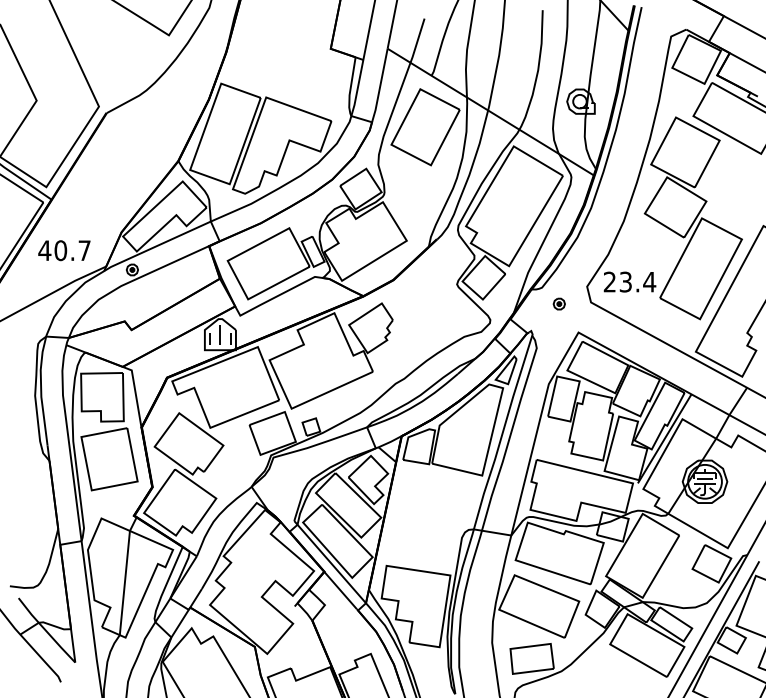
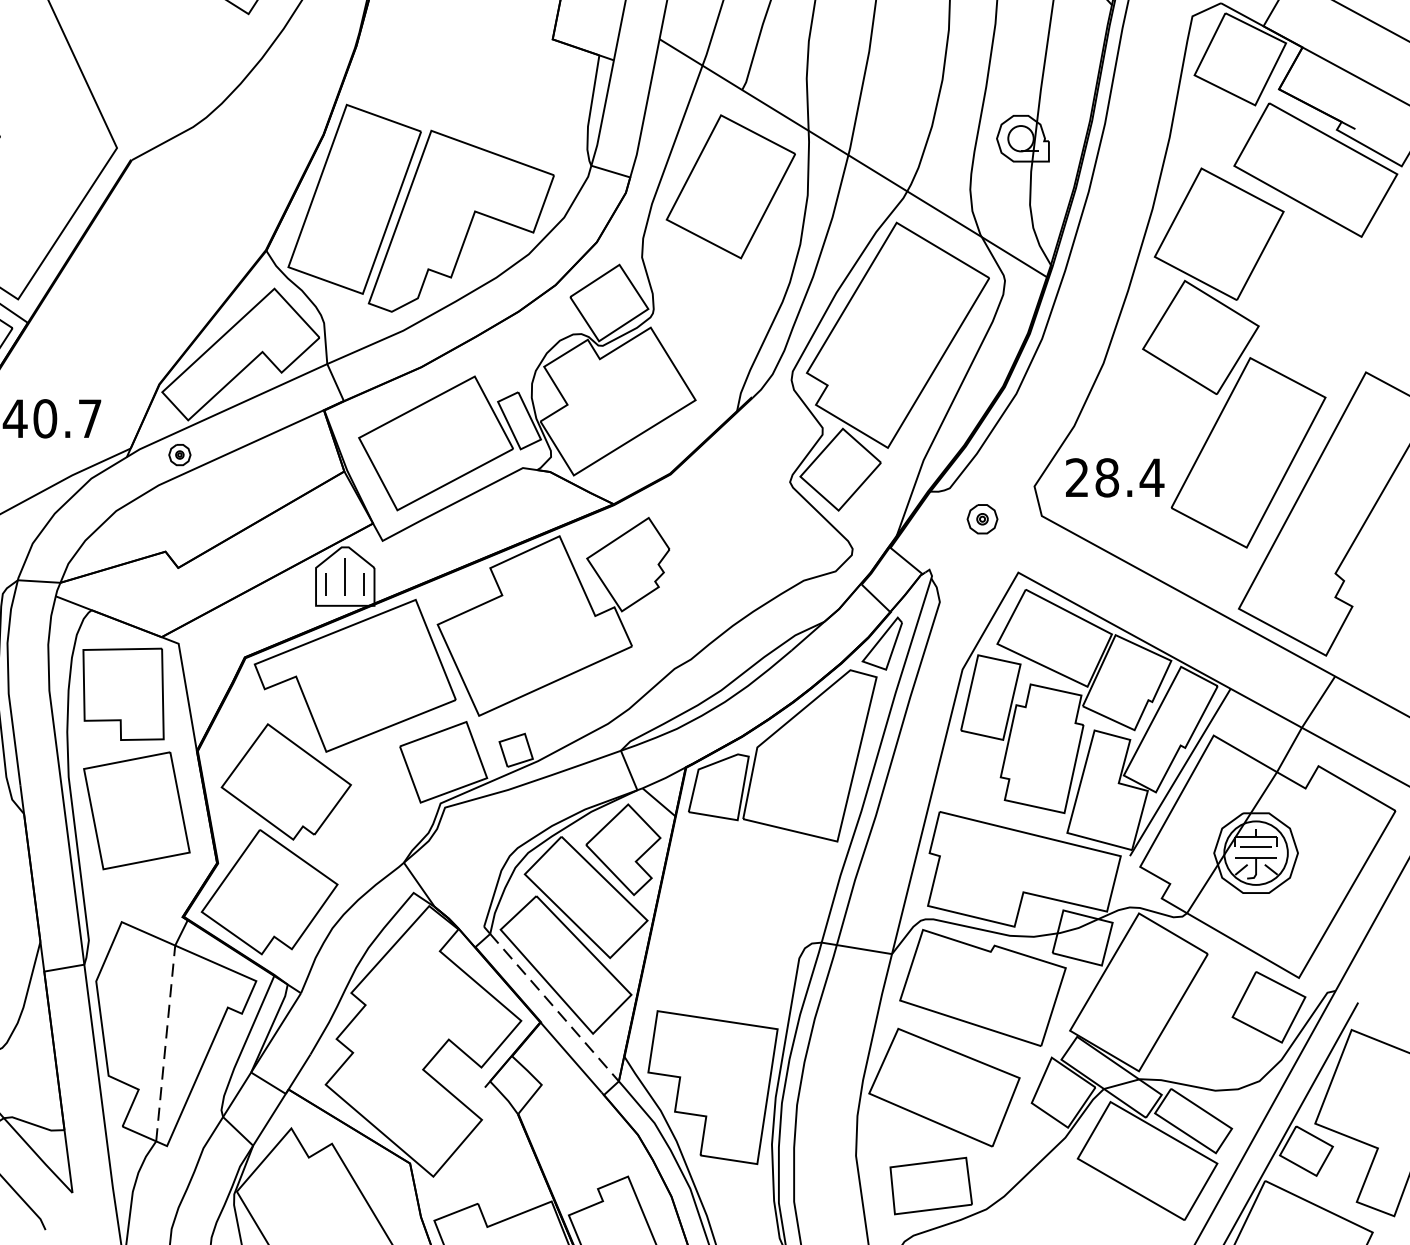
text: (625, 281) -> (1106, 476), 23.4 -> 28.4
part: (558, 303) -> (980, 518), size x1.4
line: (332, 564) -> (555, 1008), solid -> dashed
line: (124, 582) -> (164, 1042), solid -> dashed

